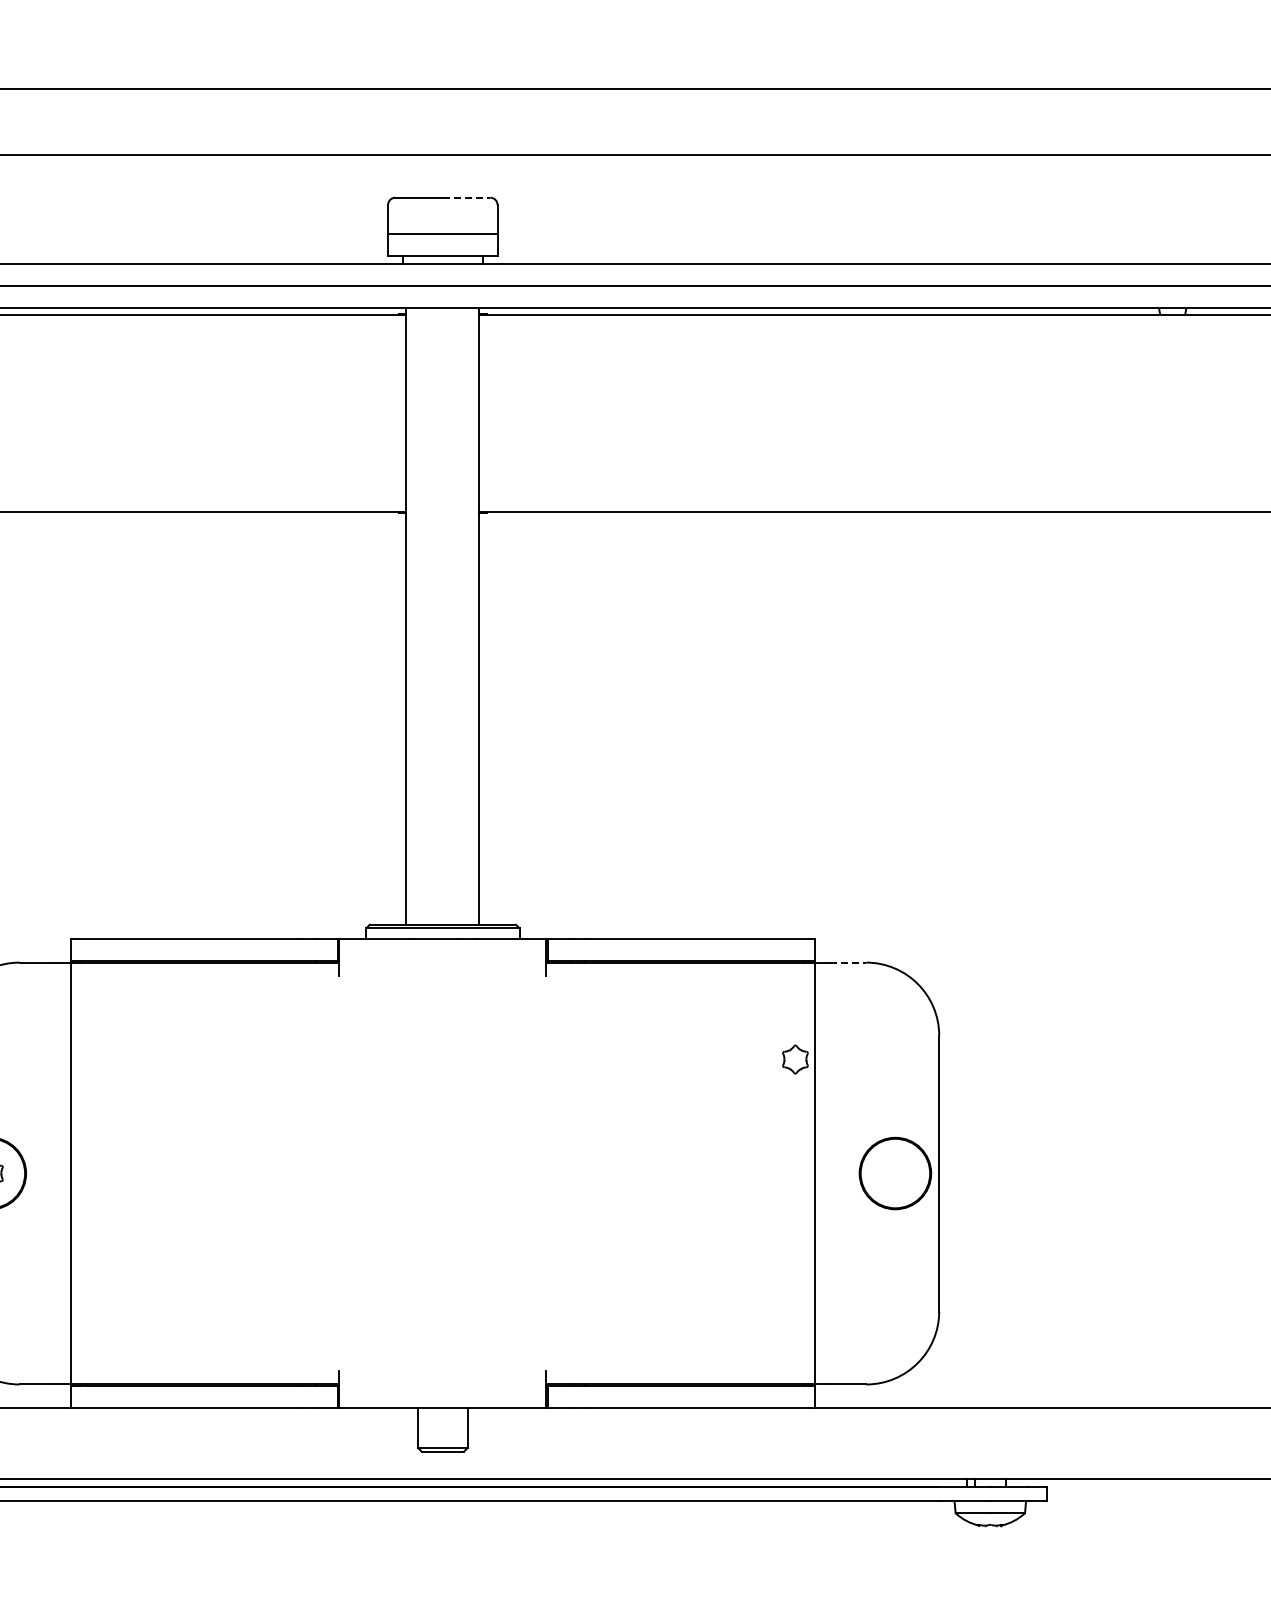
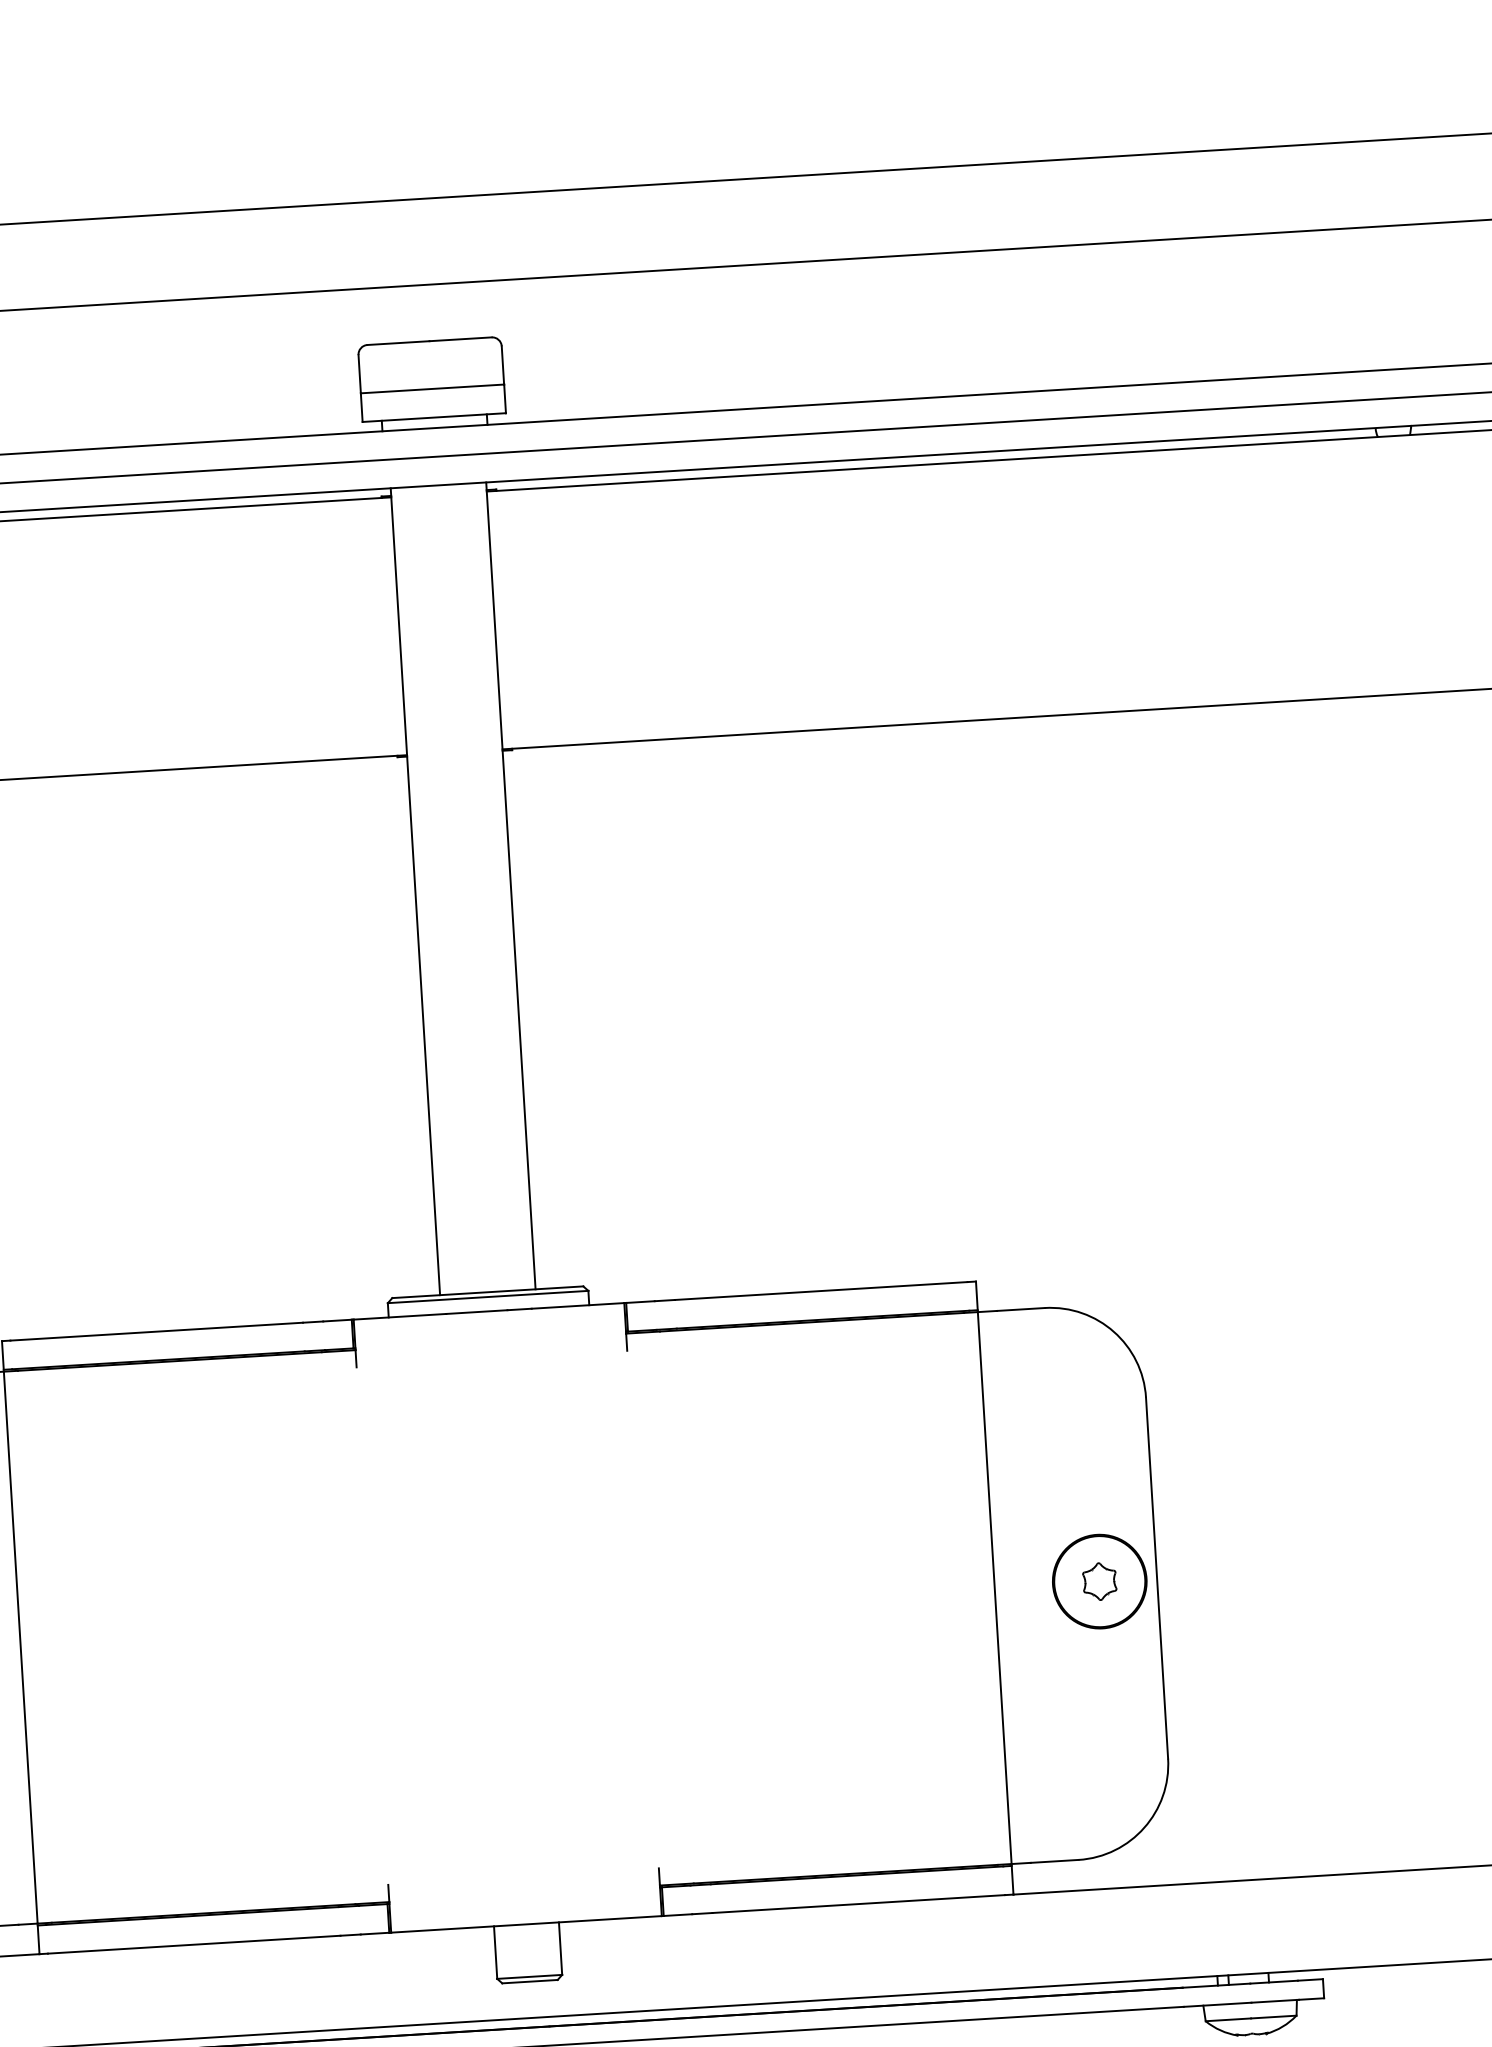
line: (466, 197) -> (460, 339), dashed -> solid
line: (848, 962) -> (1021, 1309), dashed -> solid
part: (795, 1059) -> (1099, 1581), moved

